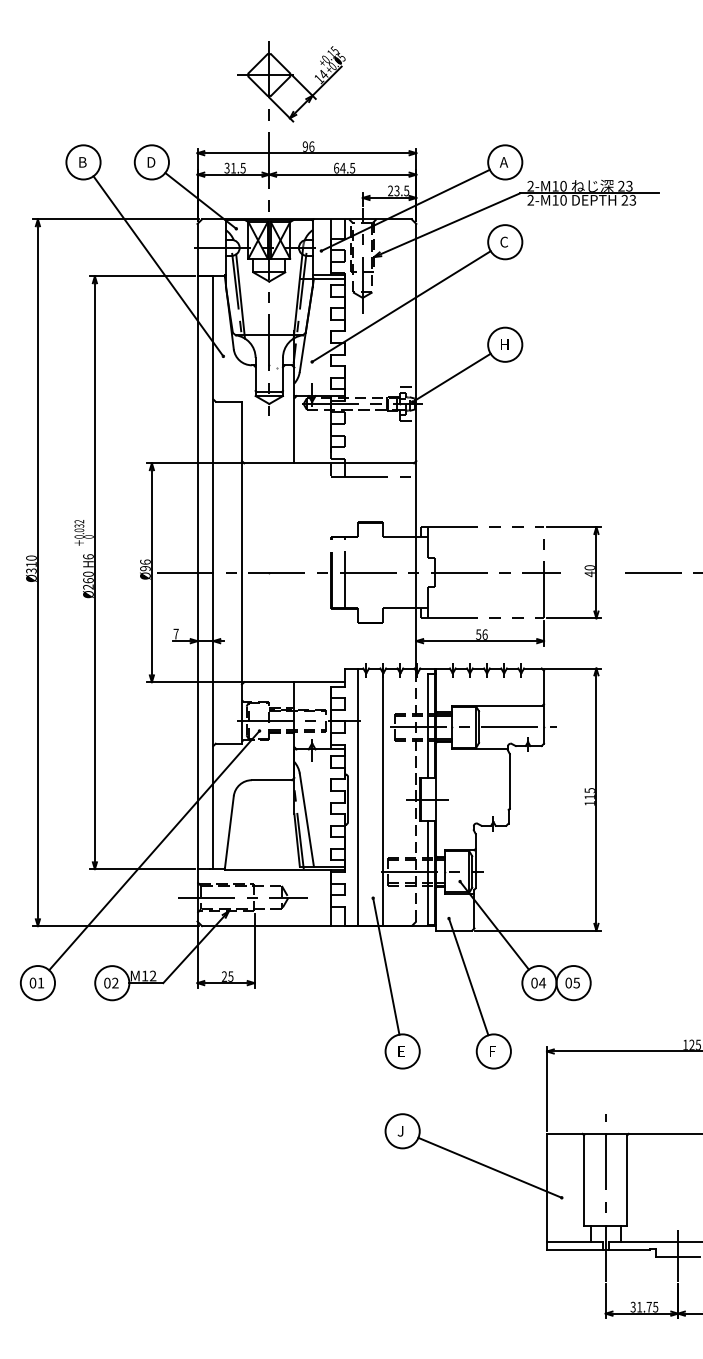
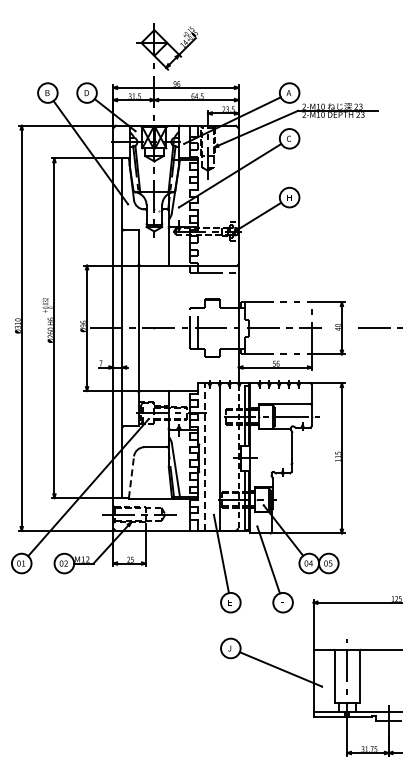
line: (358, 798) -> (205, 457), solid -> dashed
line: (229, 831) -> (131, 476), solid -> dashed

